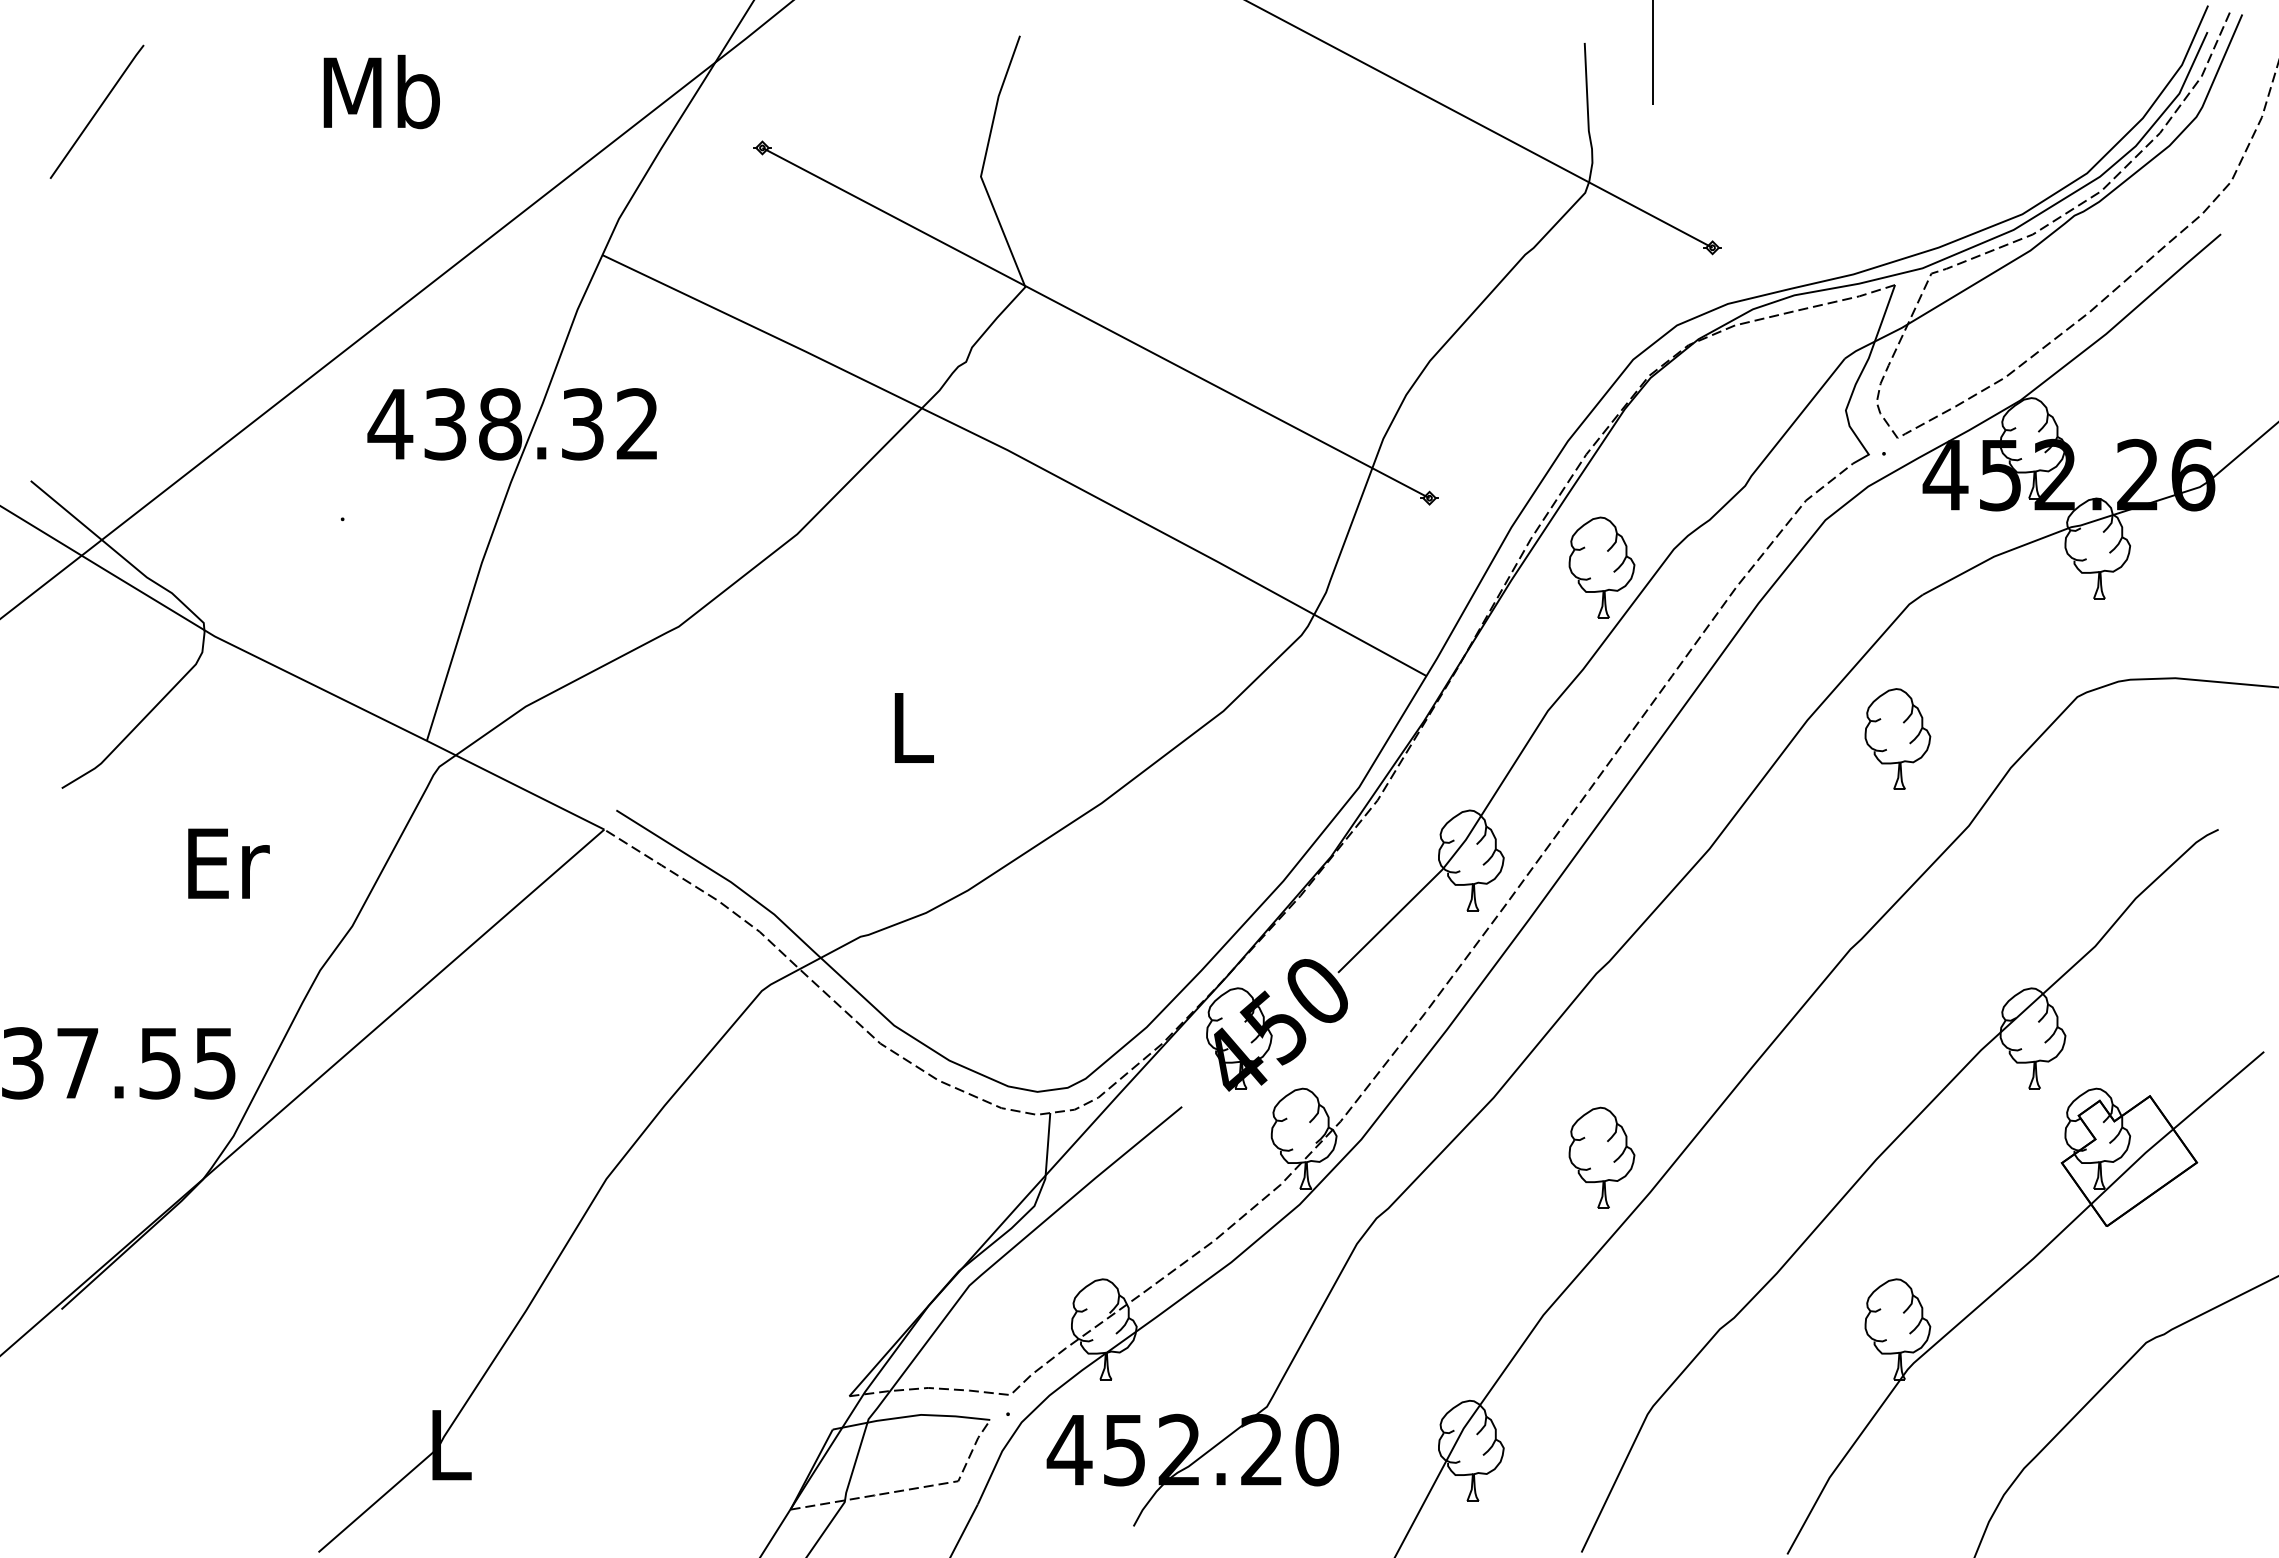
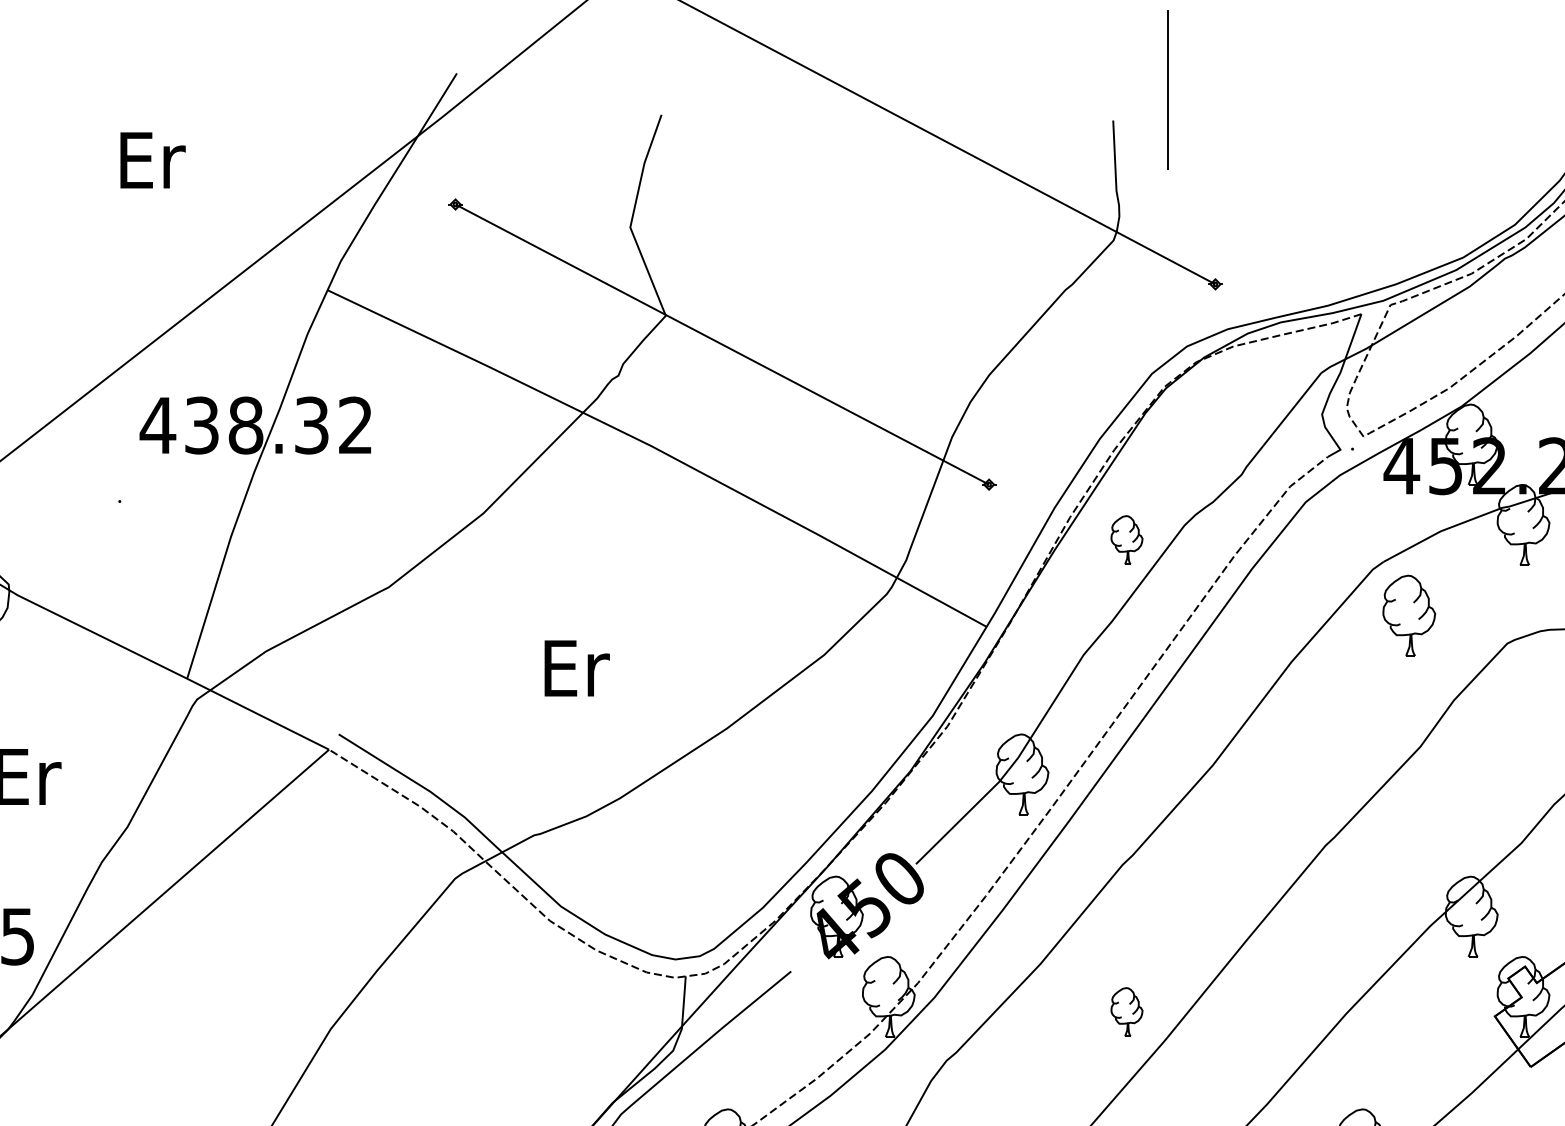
text: (381, 91) -> (150, 159), Mb -> Er
part: (1601, 567) -> (1126, 540), size x0.6
text: (914, 727) -> (577, 668), L -> Er
part: (1897, 738) -> (1408, 615), moved
part: (1601, 1157) -> (1126, 1011), size x0.6

